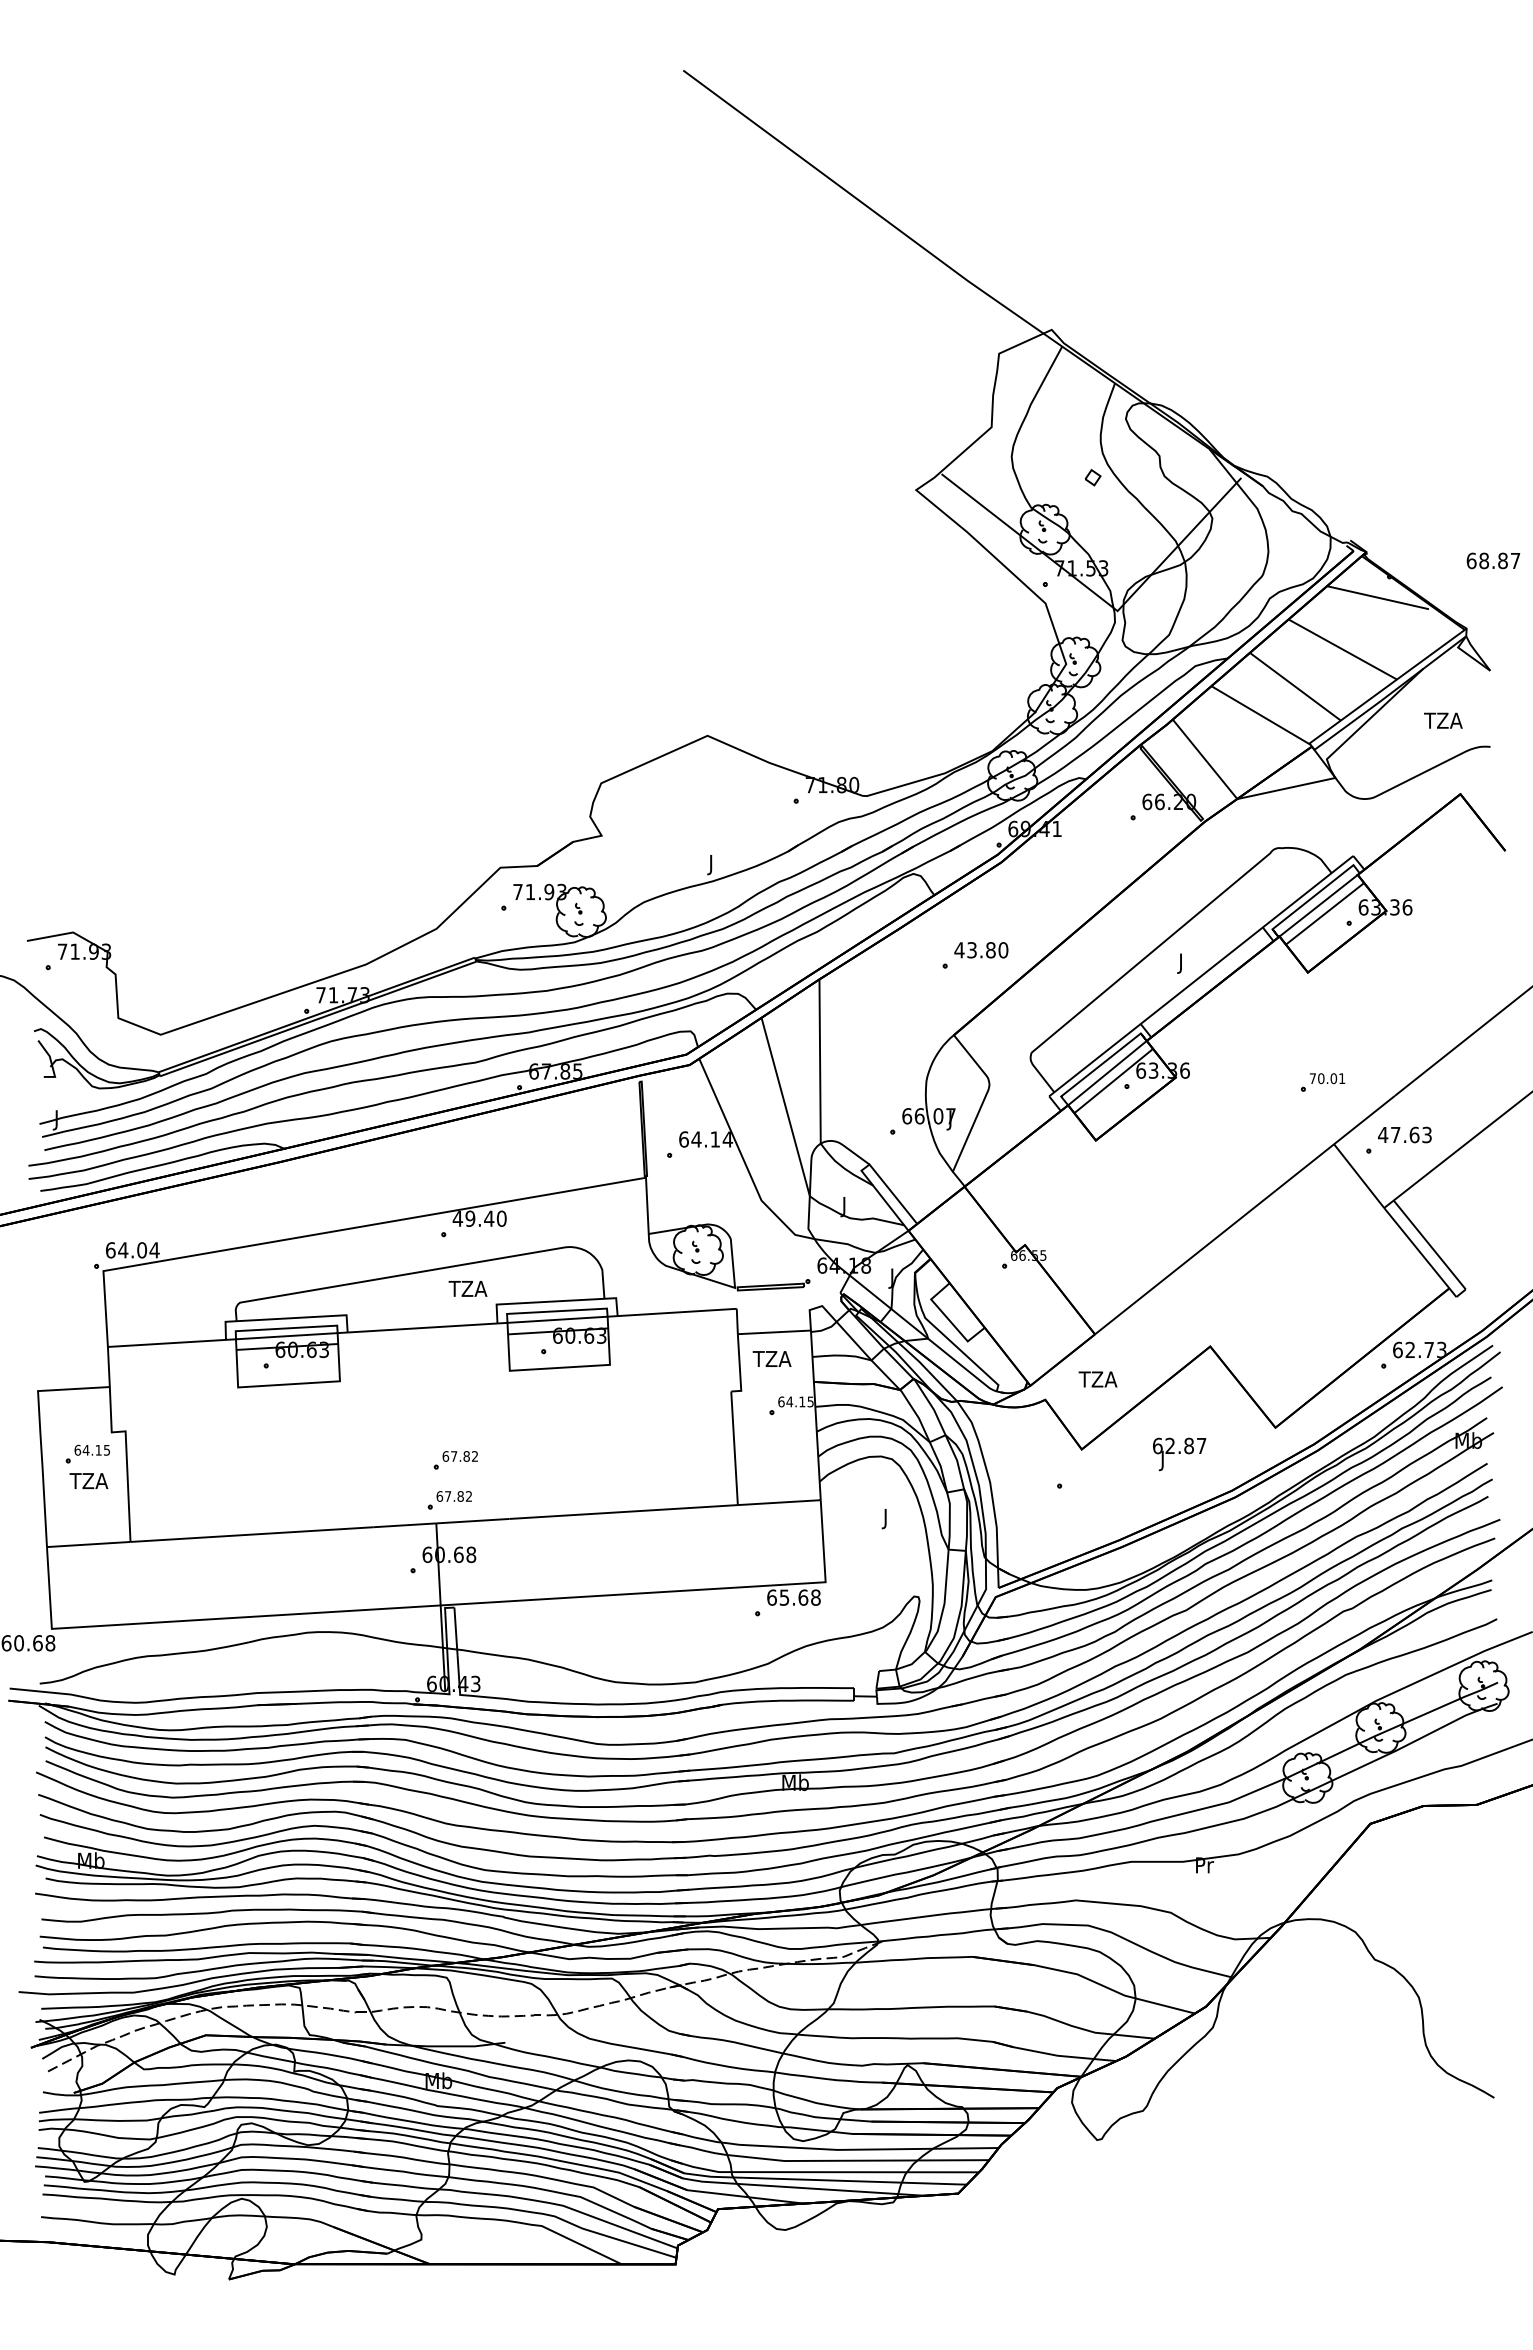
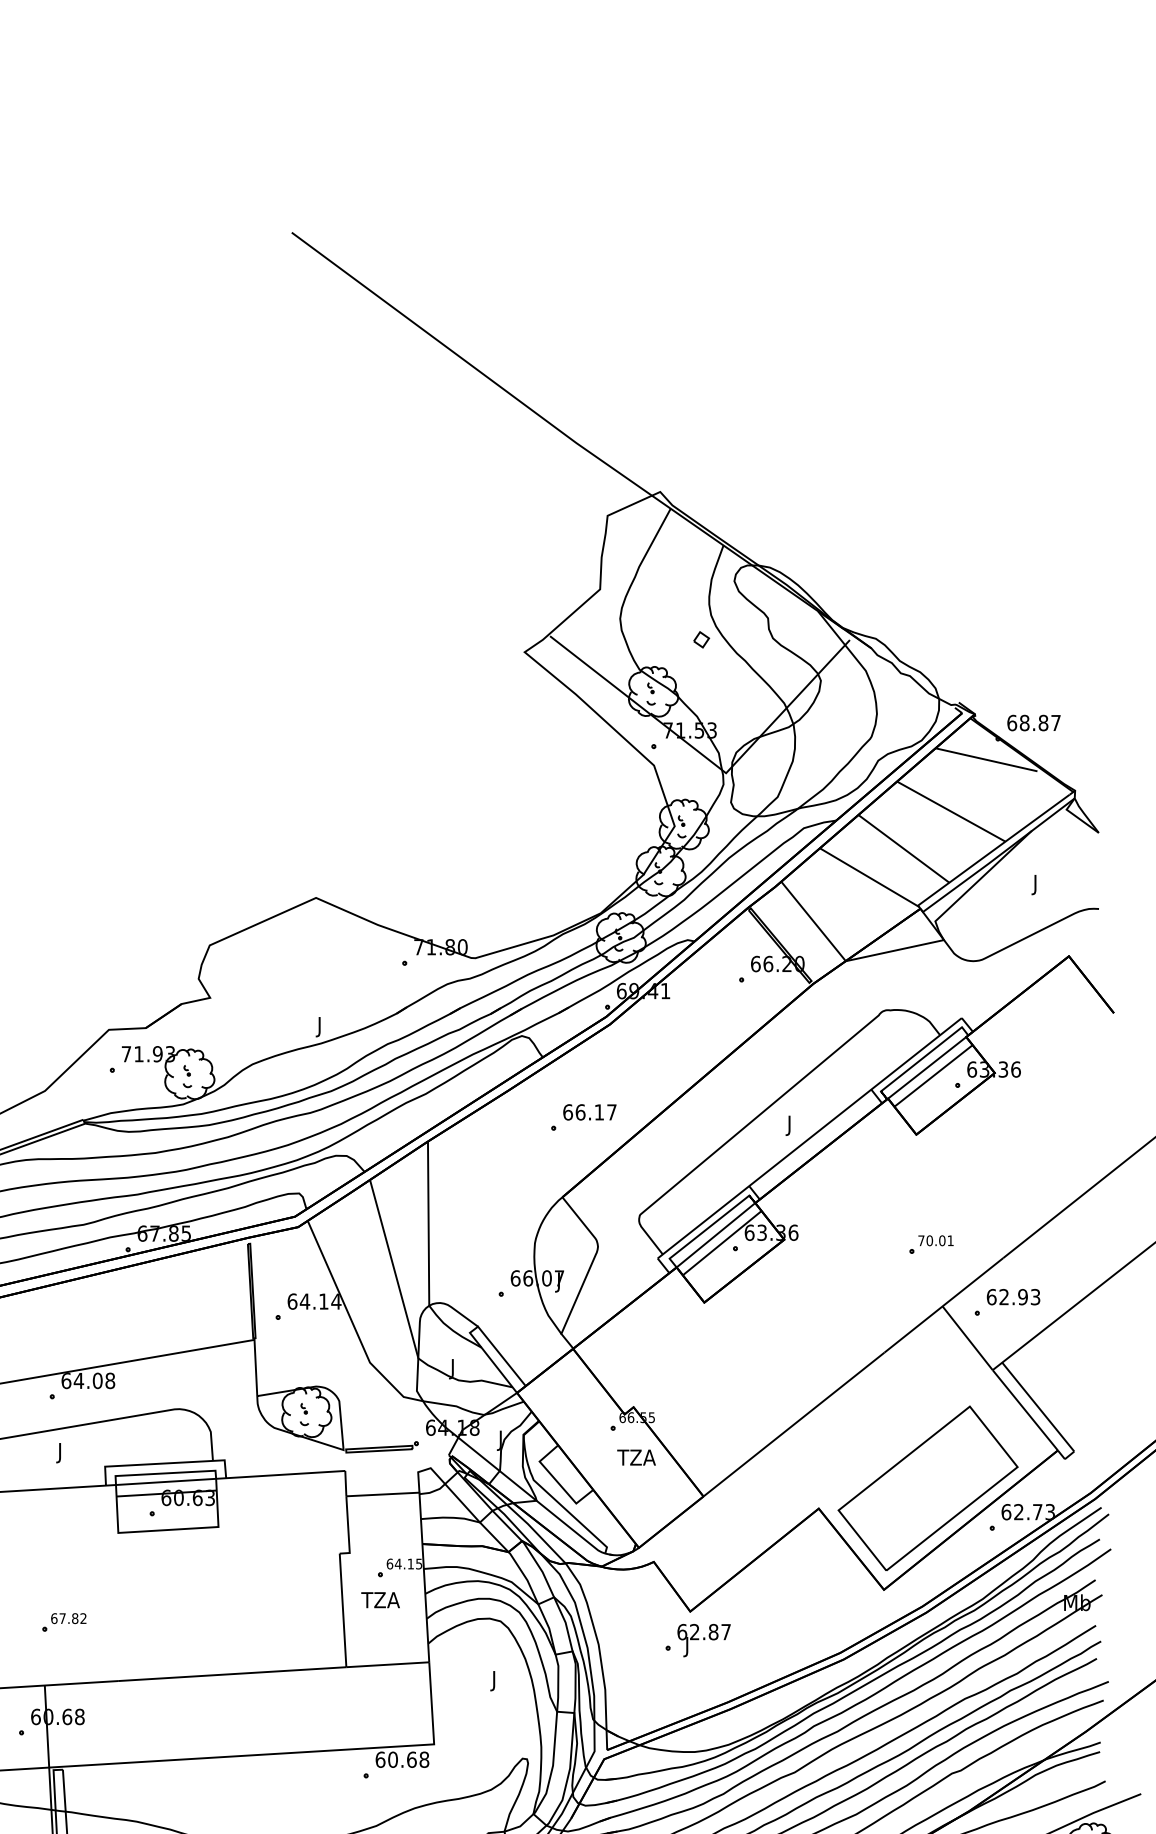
text: (1493, 560) -> (1034, 722), moved
text: (1442, 722) -> (1051, 884), TZA -> J
text: (981, 950) -> (590, 1112), 43.80 -> 66.17
text: (1398, 1134) -> (1007, 1296), 47.63 -> 62.93
text: (479, 1218) -> (88, 1380), 49.40 -> 64.08
text: (467, 1291) -> (76, 1453), TZA -> J
part: (1319, 1325) -> (928, 1487), added
text: (771, 1358) -> (380, 1599), moved
text: (1097, 1379) -> (636, 1457), moved
text: (1179, 1454) -> (704, 1640), moved
part: (449, 1500) -> (58, 1662), removed
text: (784, 1597) -> (393, 1759), 65.68 -> 60.68

